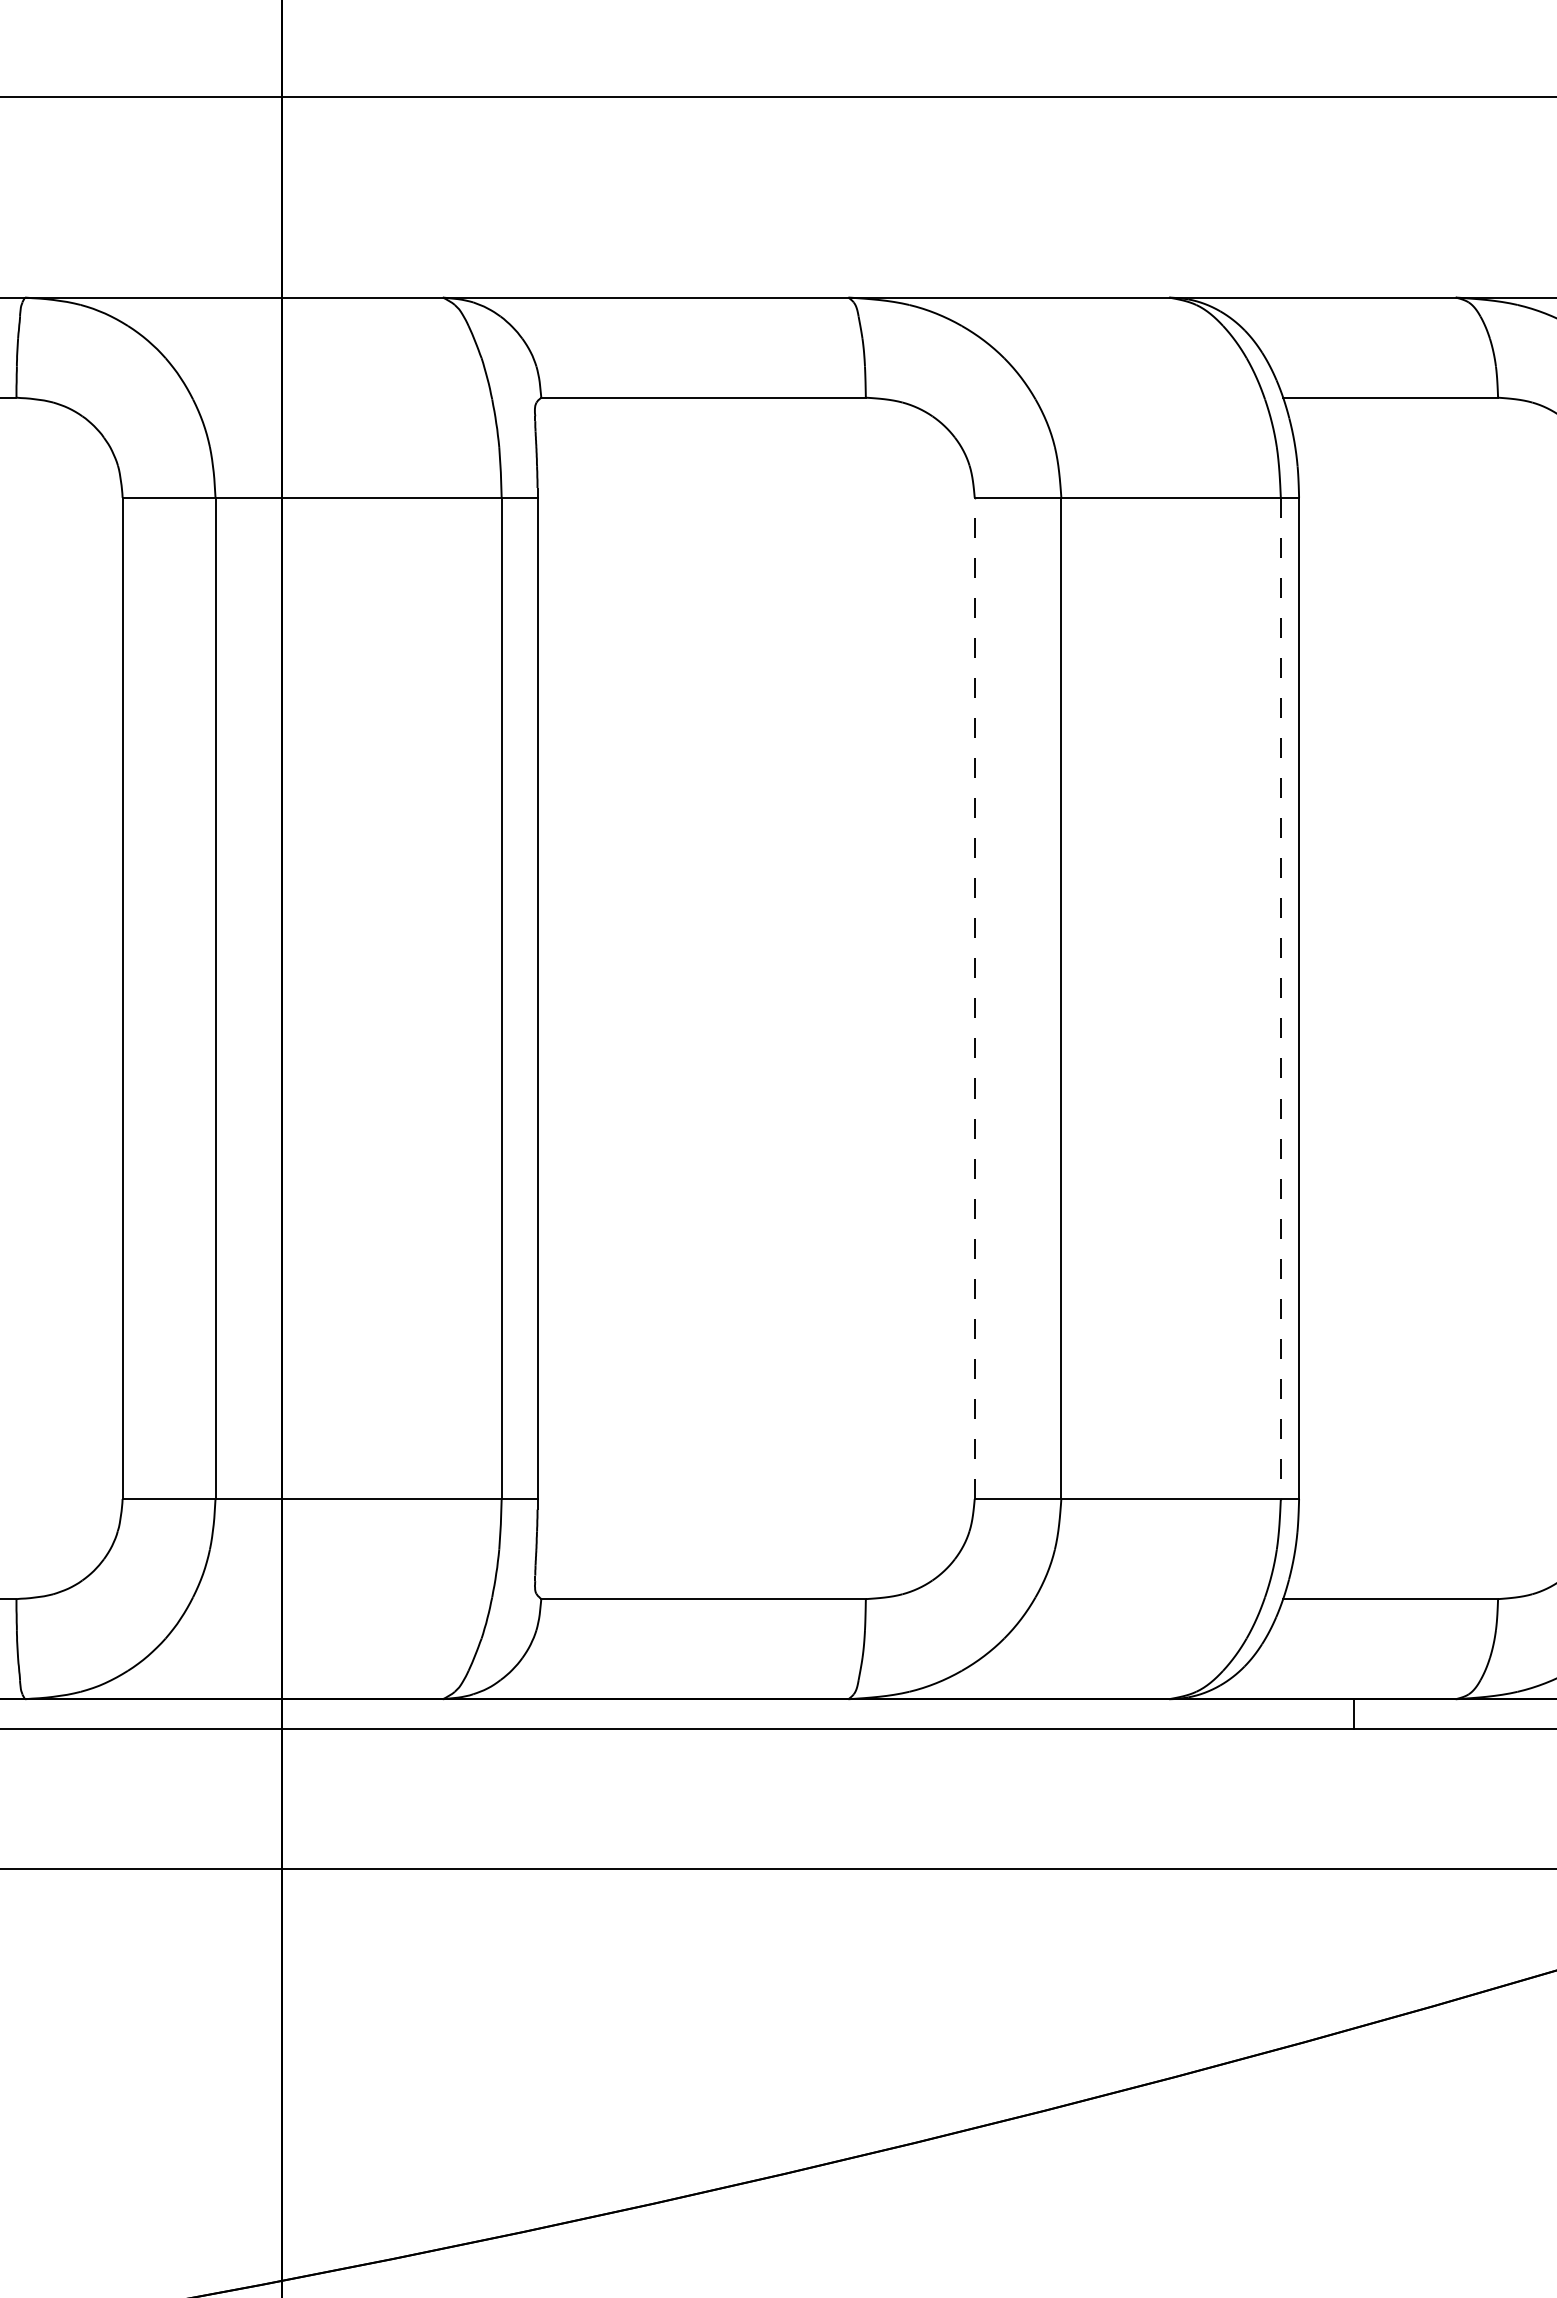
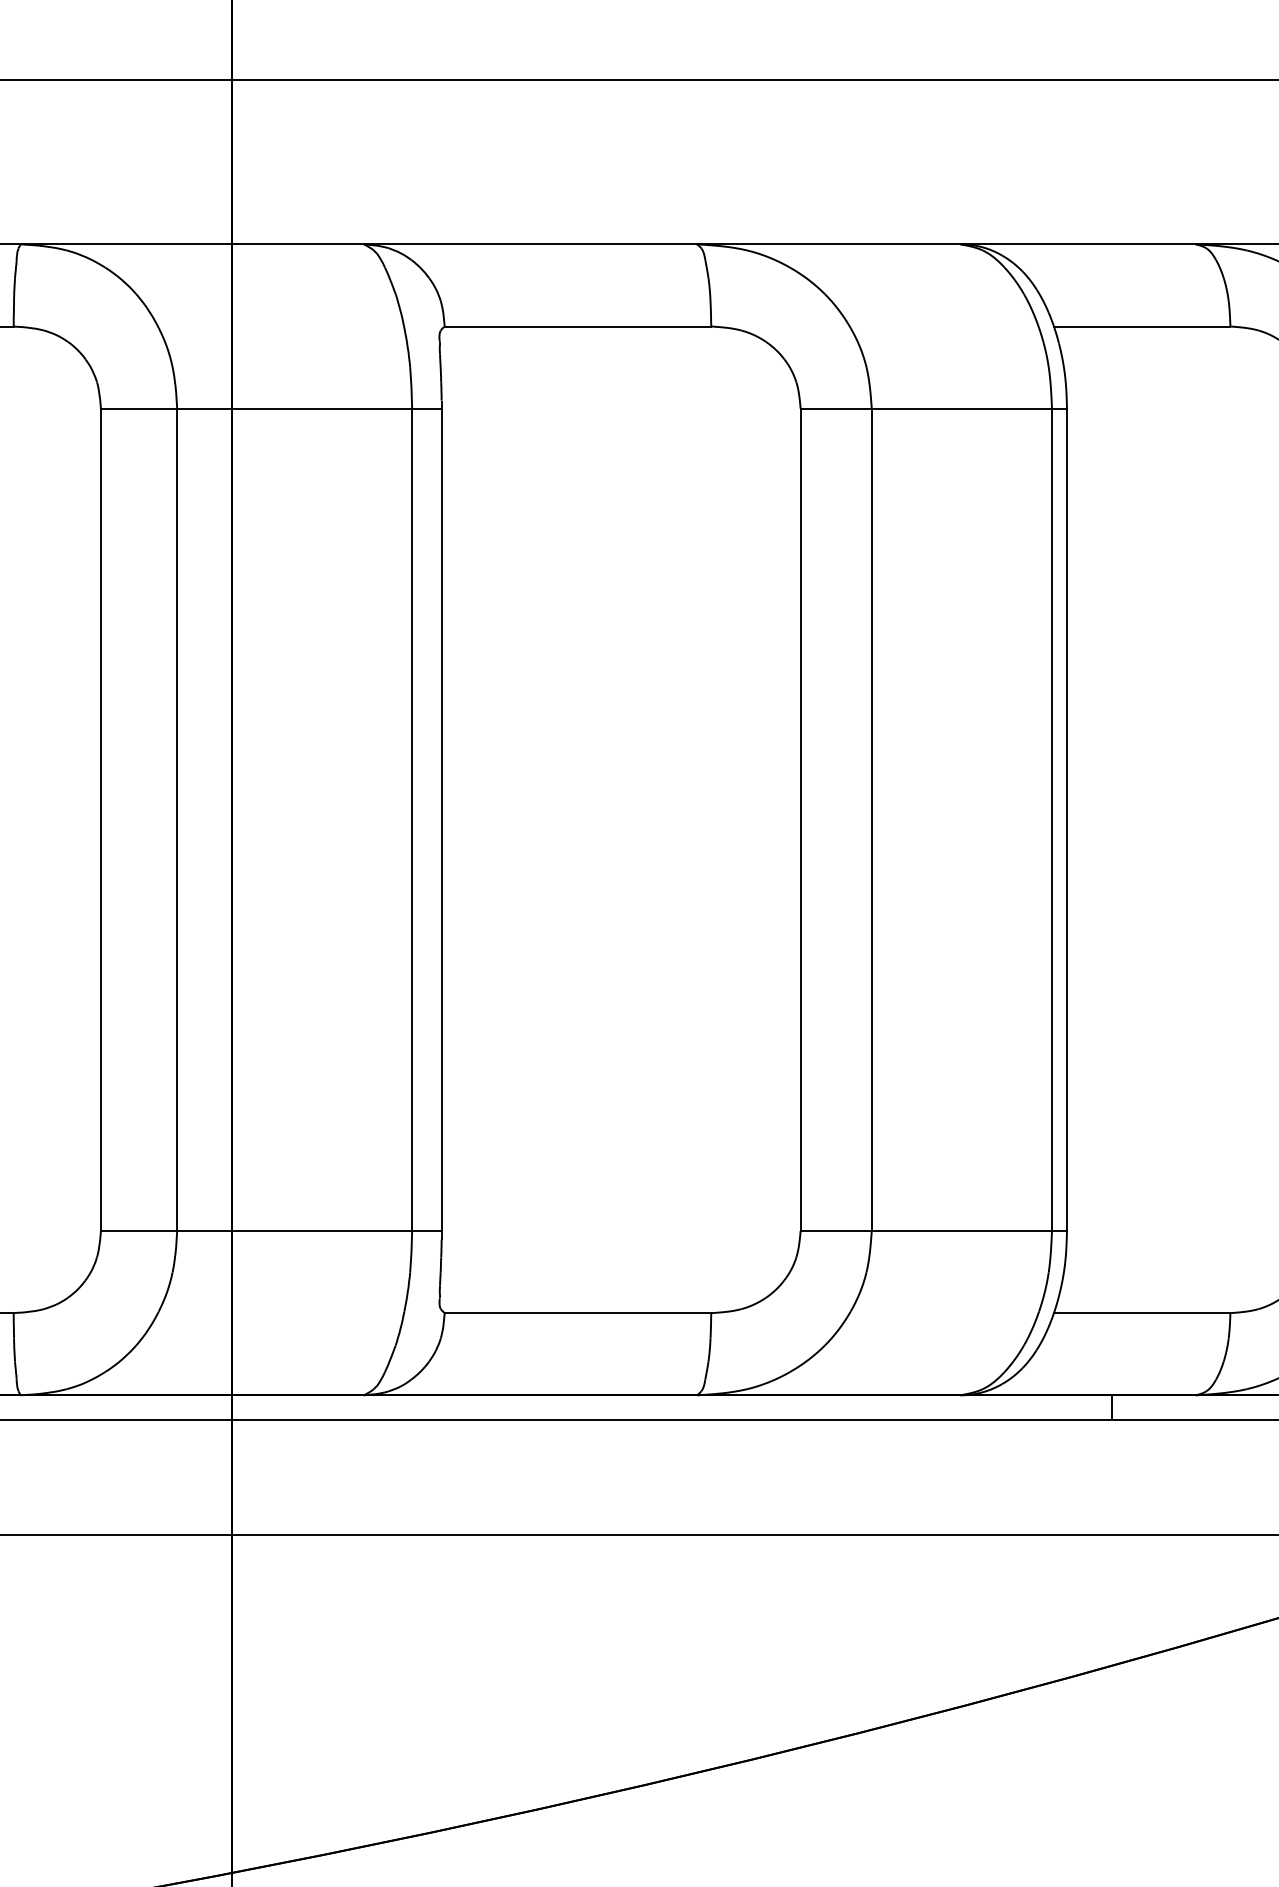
line: (974, 998) -> (800, 819), dashed -> solid
line: (1280, 998) -> (1051, 819), dashed -> solid

